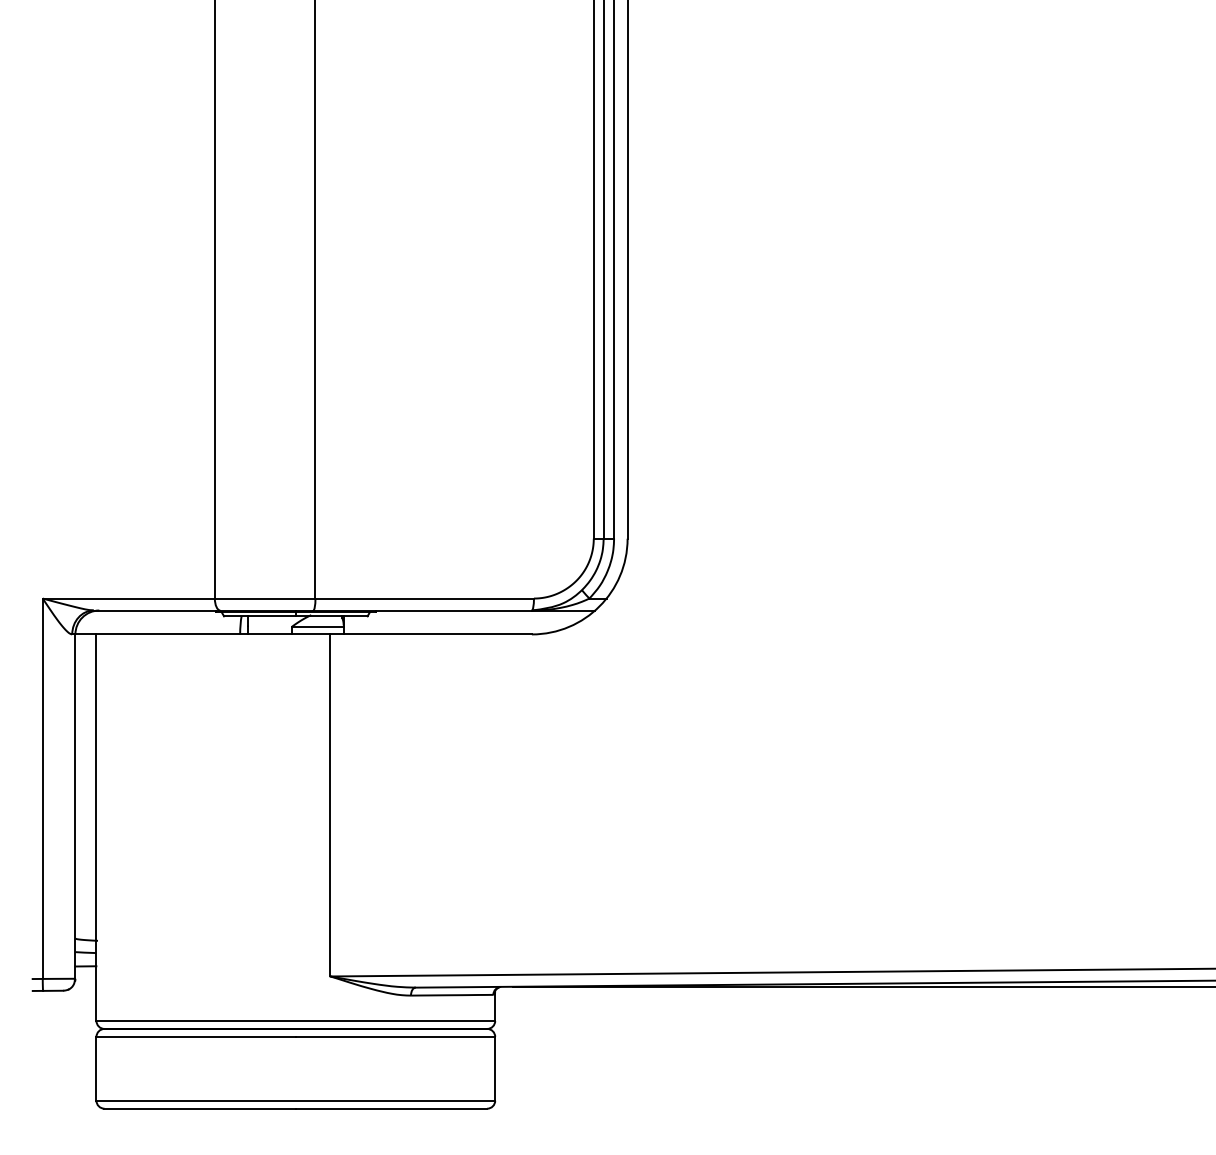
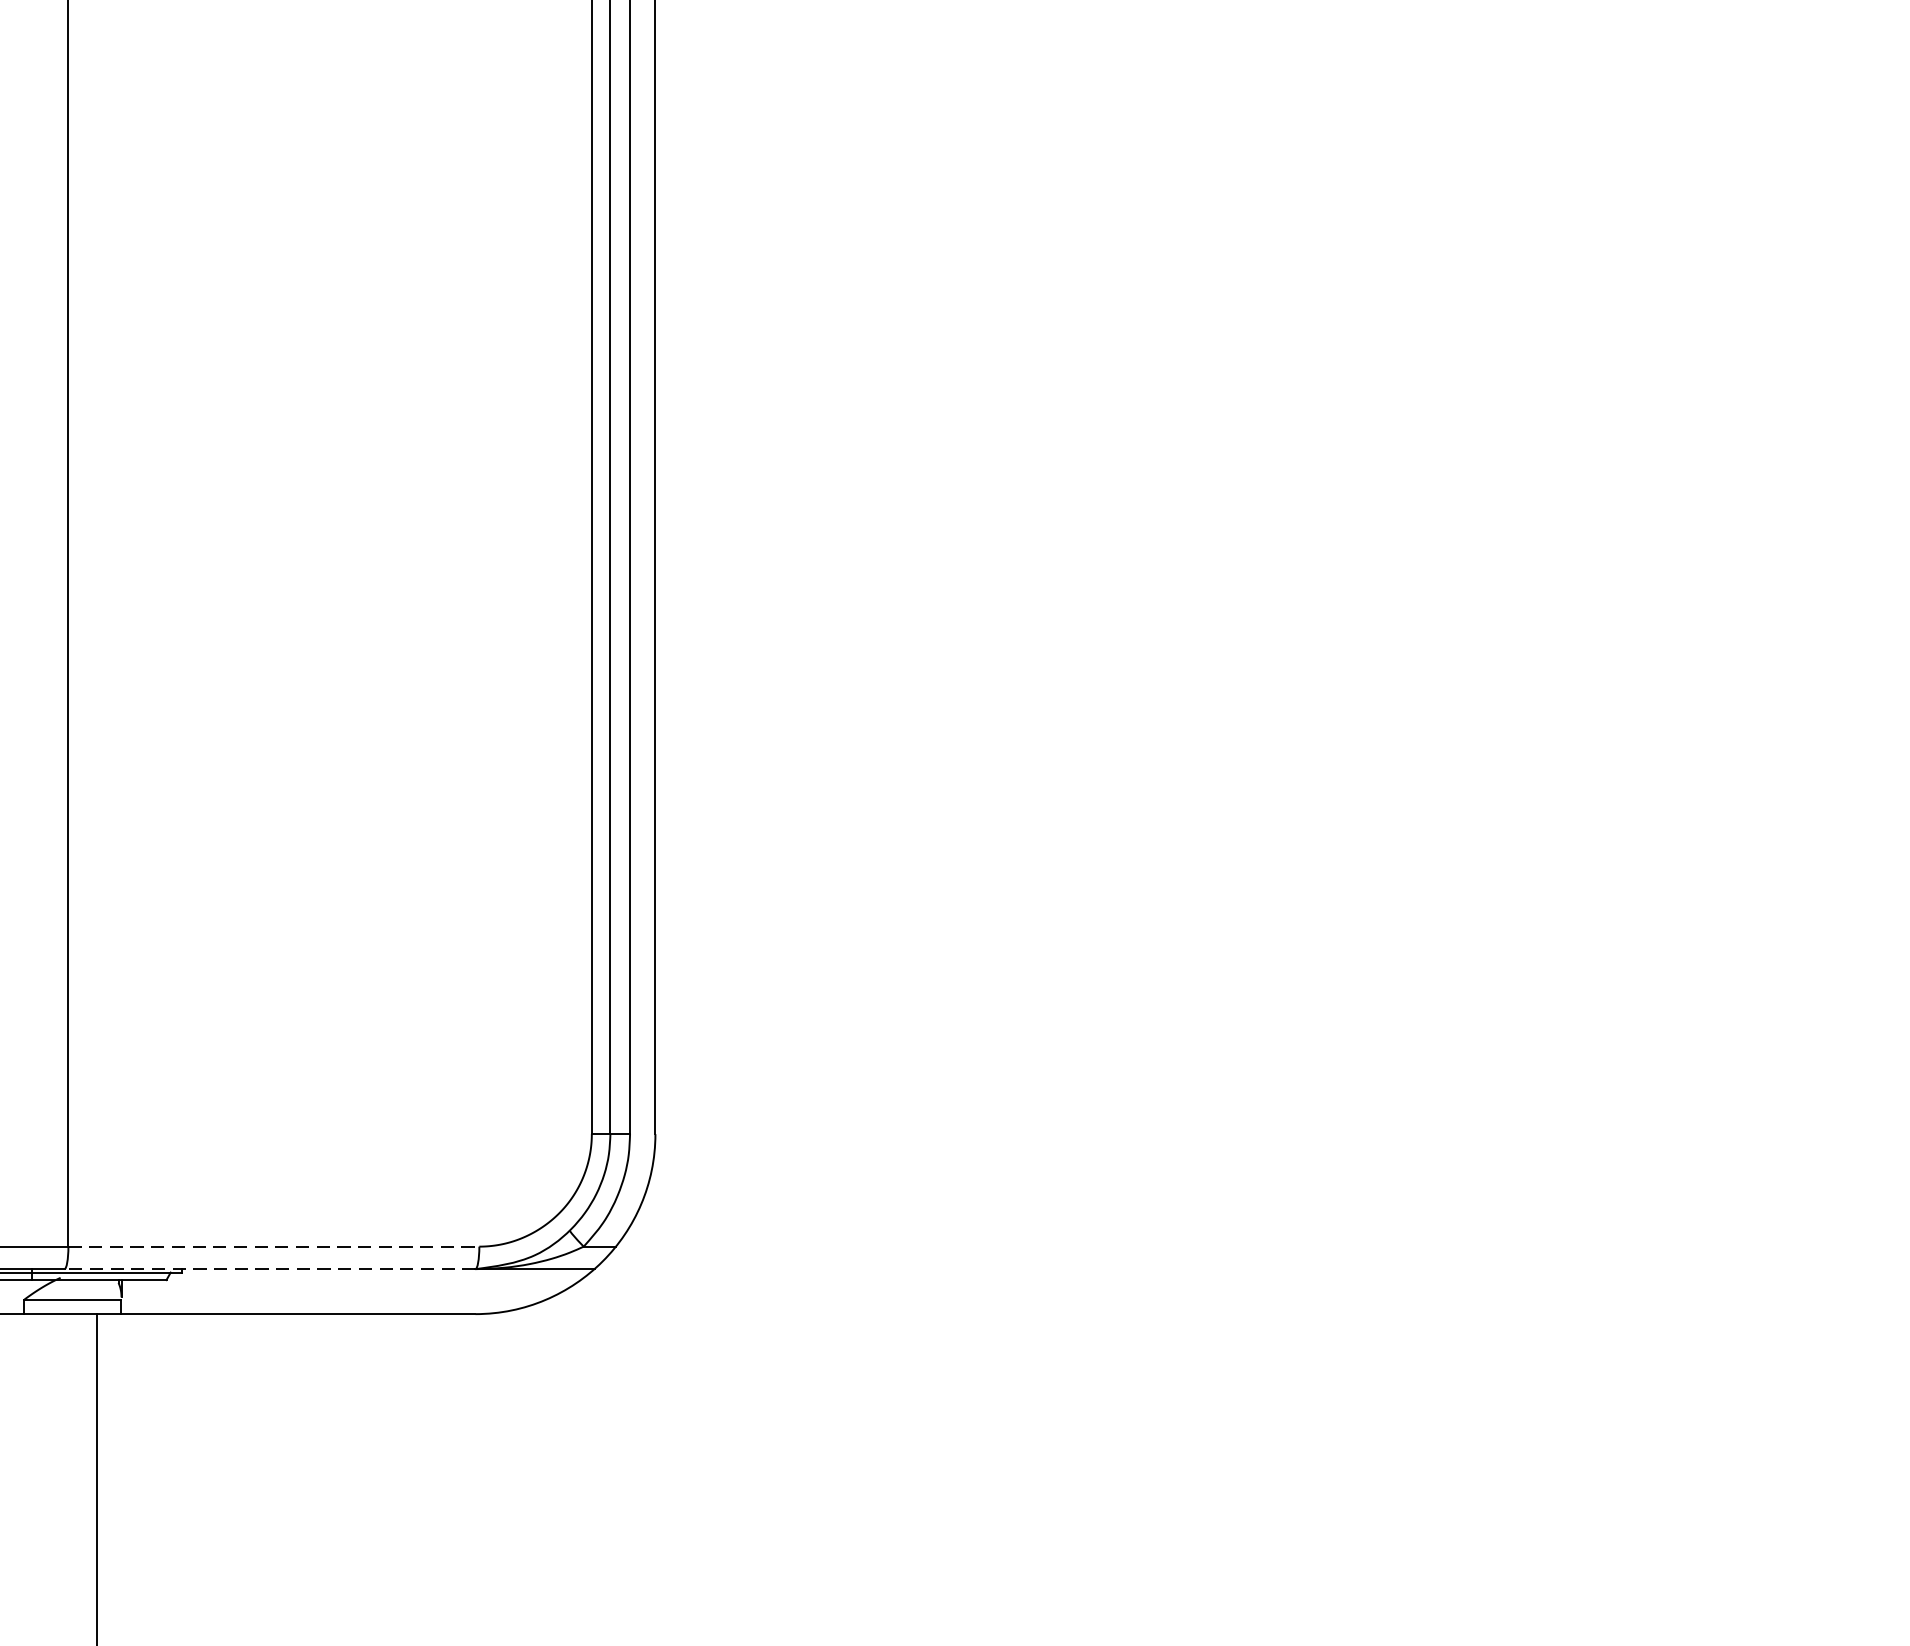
line: (425, 598) -> (275, 1246), solid -> dashed
line: (422, 610) -> (269, 1269), solid -> dashed

